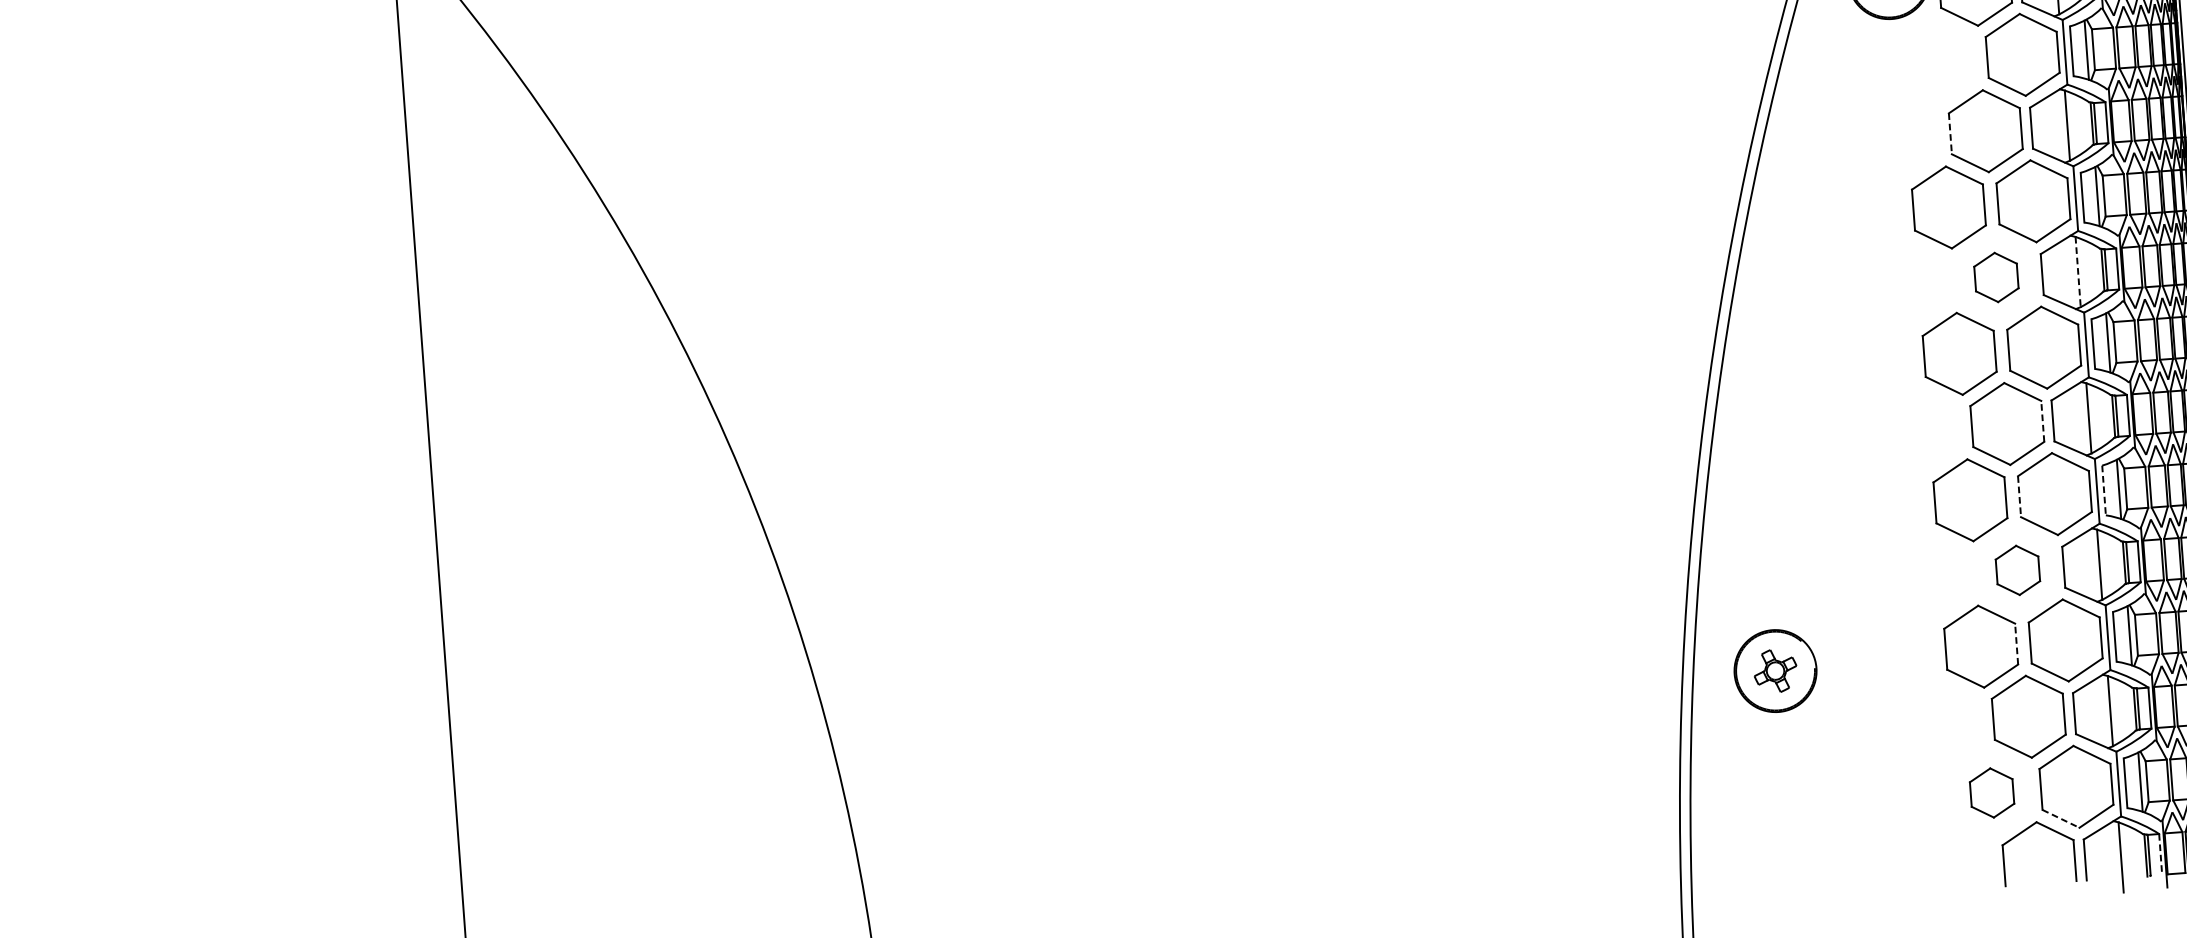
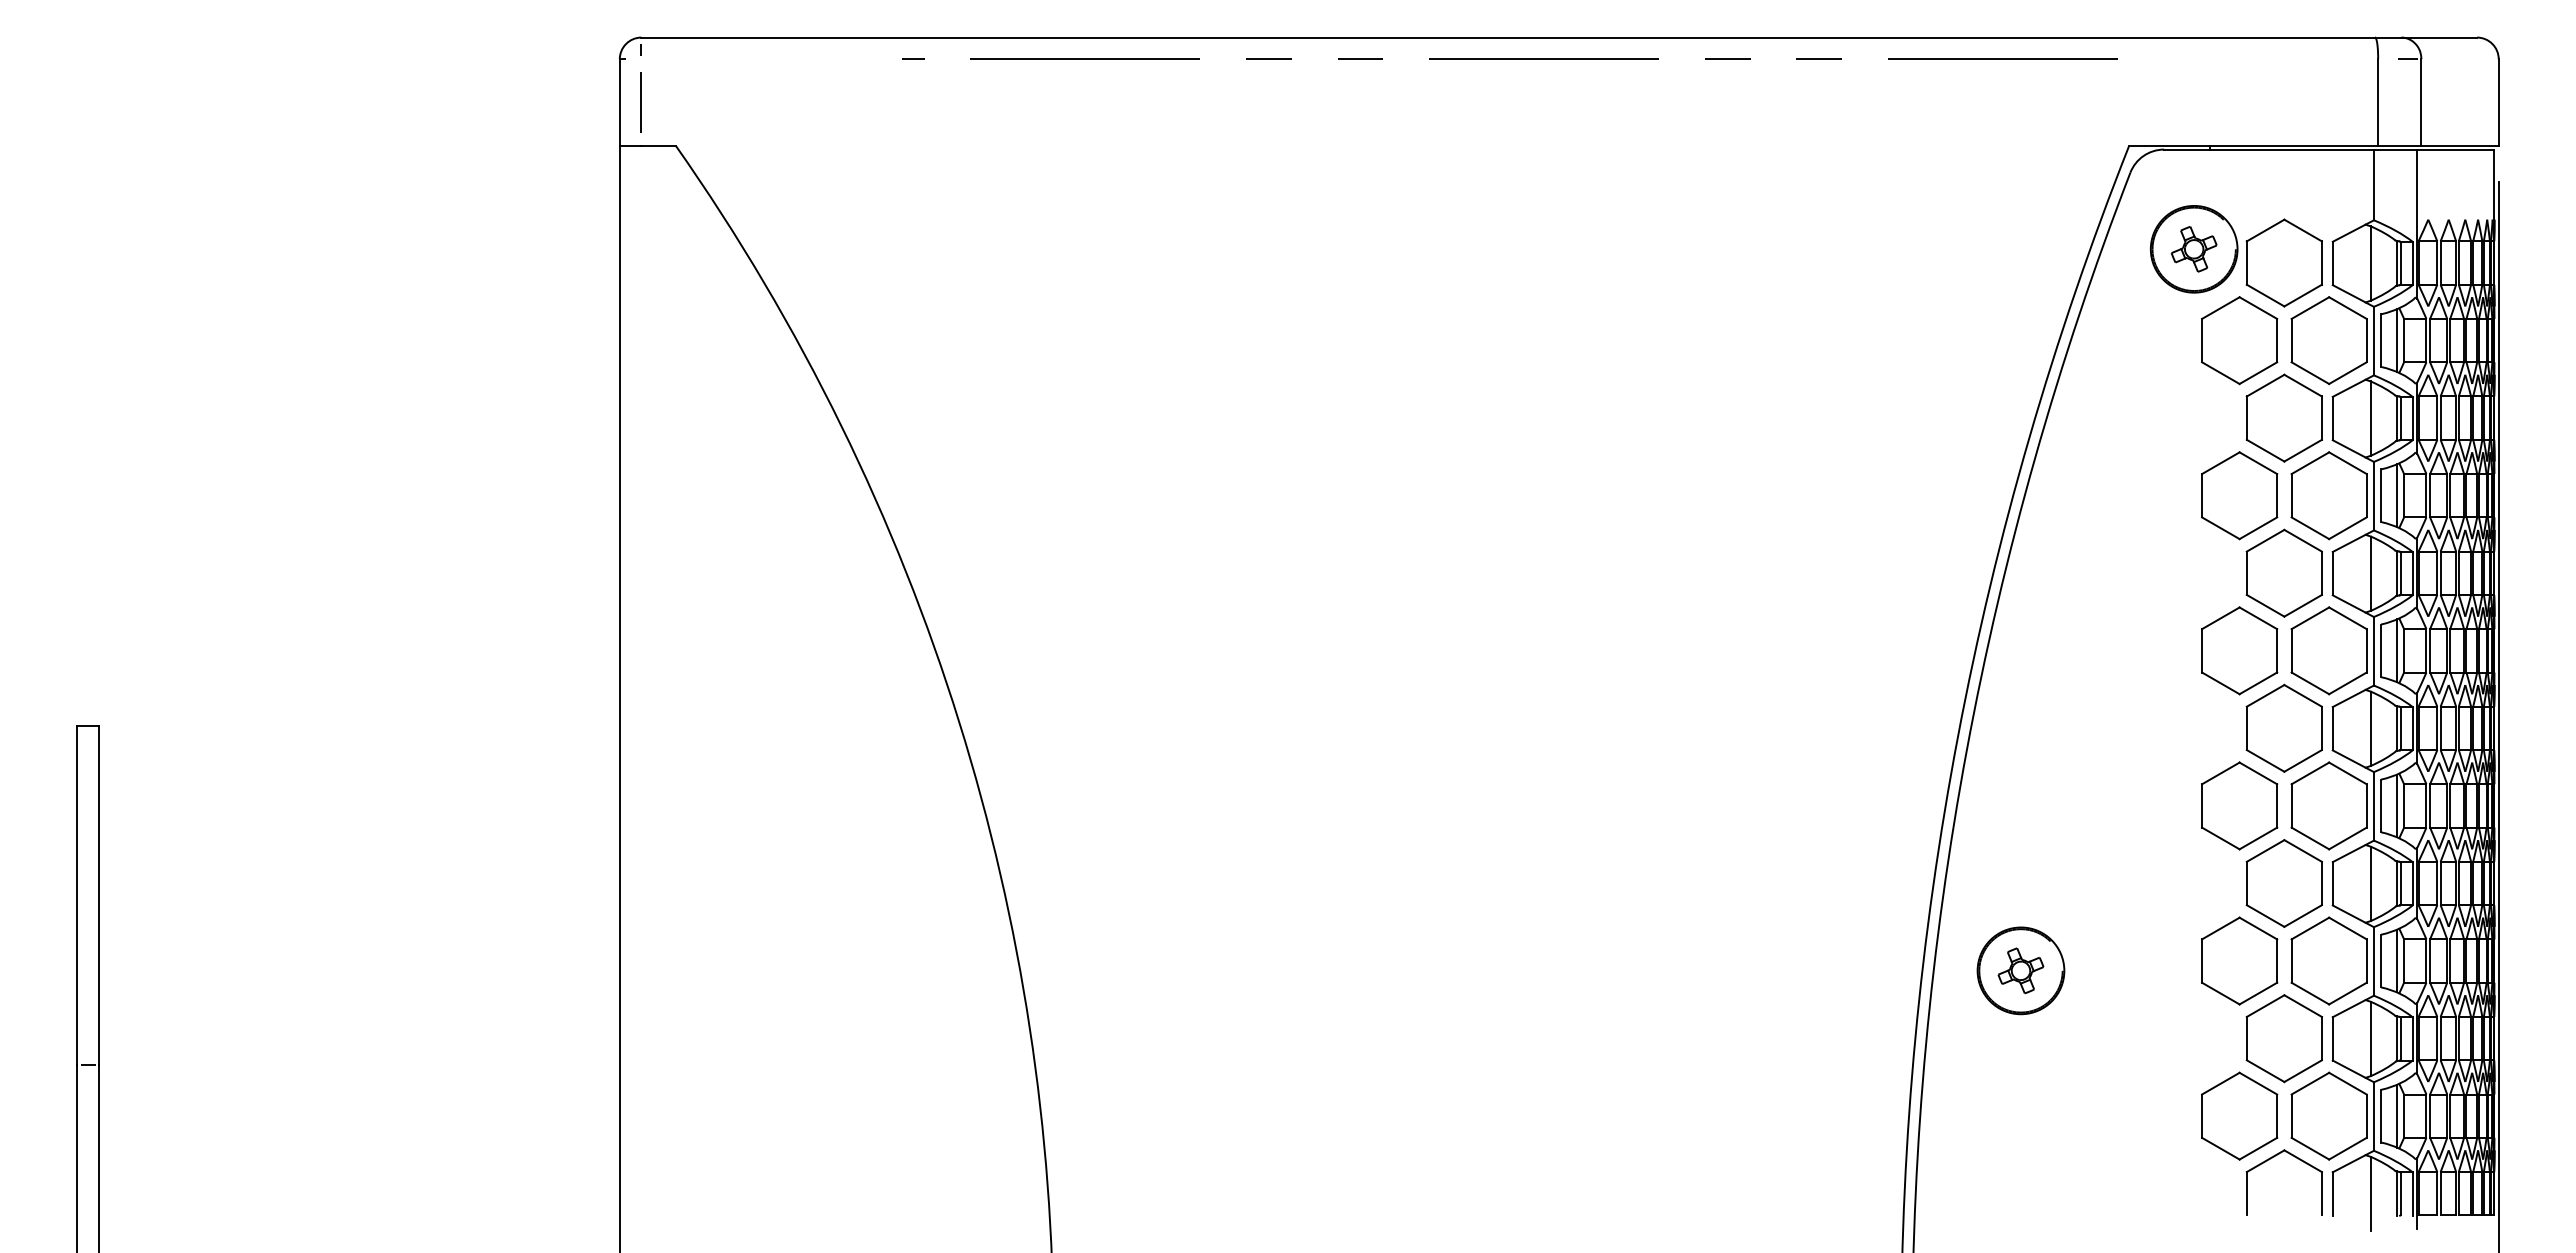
part: (1938, 61) -> (2239, 340), added
line: (1950, 134) -> (2246, 418), dashed -> solid
line: (2077, 272) -> (2370, 574), dashed -> solid
part: (1995, 276) -> (2283, 572), size x1.67
line: (2042, 421) -> (2321, 728), dashed -> solid
line: (2104, 490) -> (2381, 806), dashed -> solid
line: (2019, 496) -> (2291, 805), dashed -> solid
part: (2017, 570) -> (2283, 883), size x1.67
line: (2016, 644) -> (2277, 961), dashed -> solid
part: (1991, 792) -> (2239, 1115), size x1.67
line: (2061, 818) -> (2310, 1148), dashed -> solid
line: (2160, 854) -> (2412, 1193), dashed -> solid

